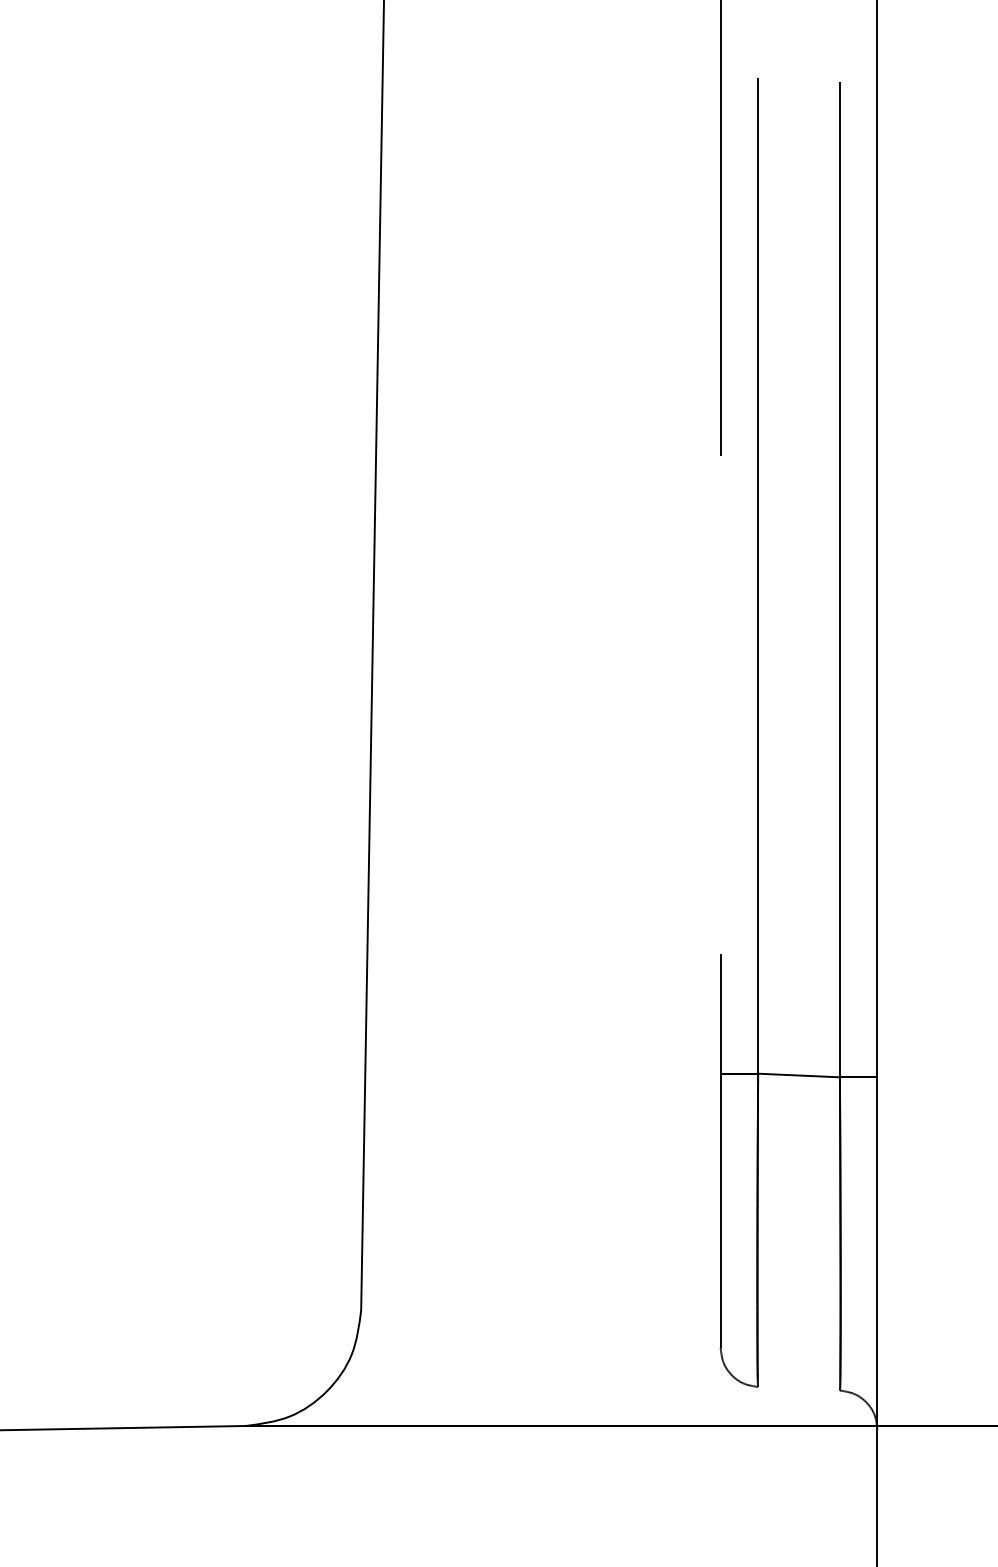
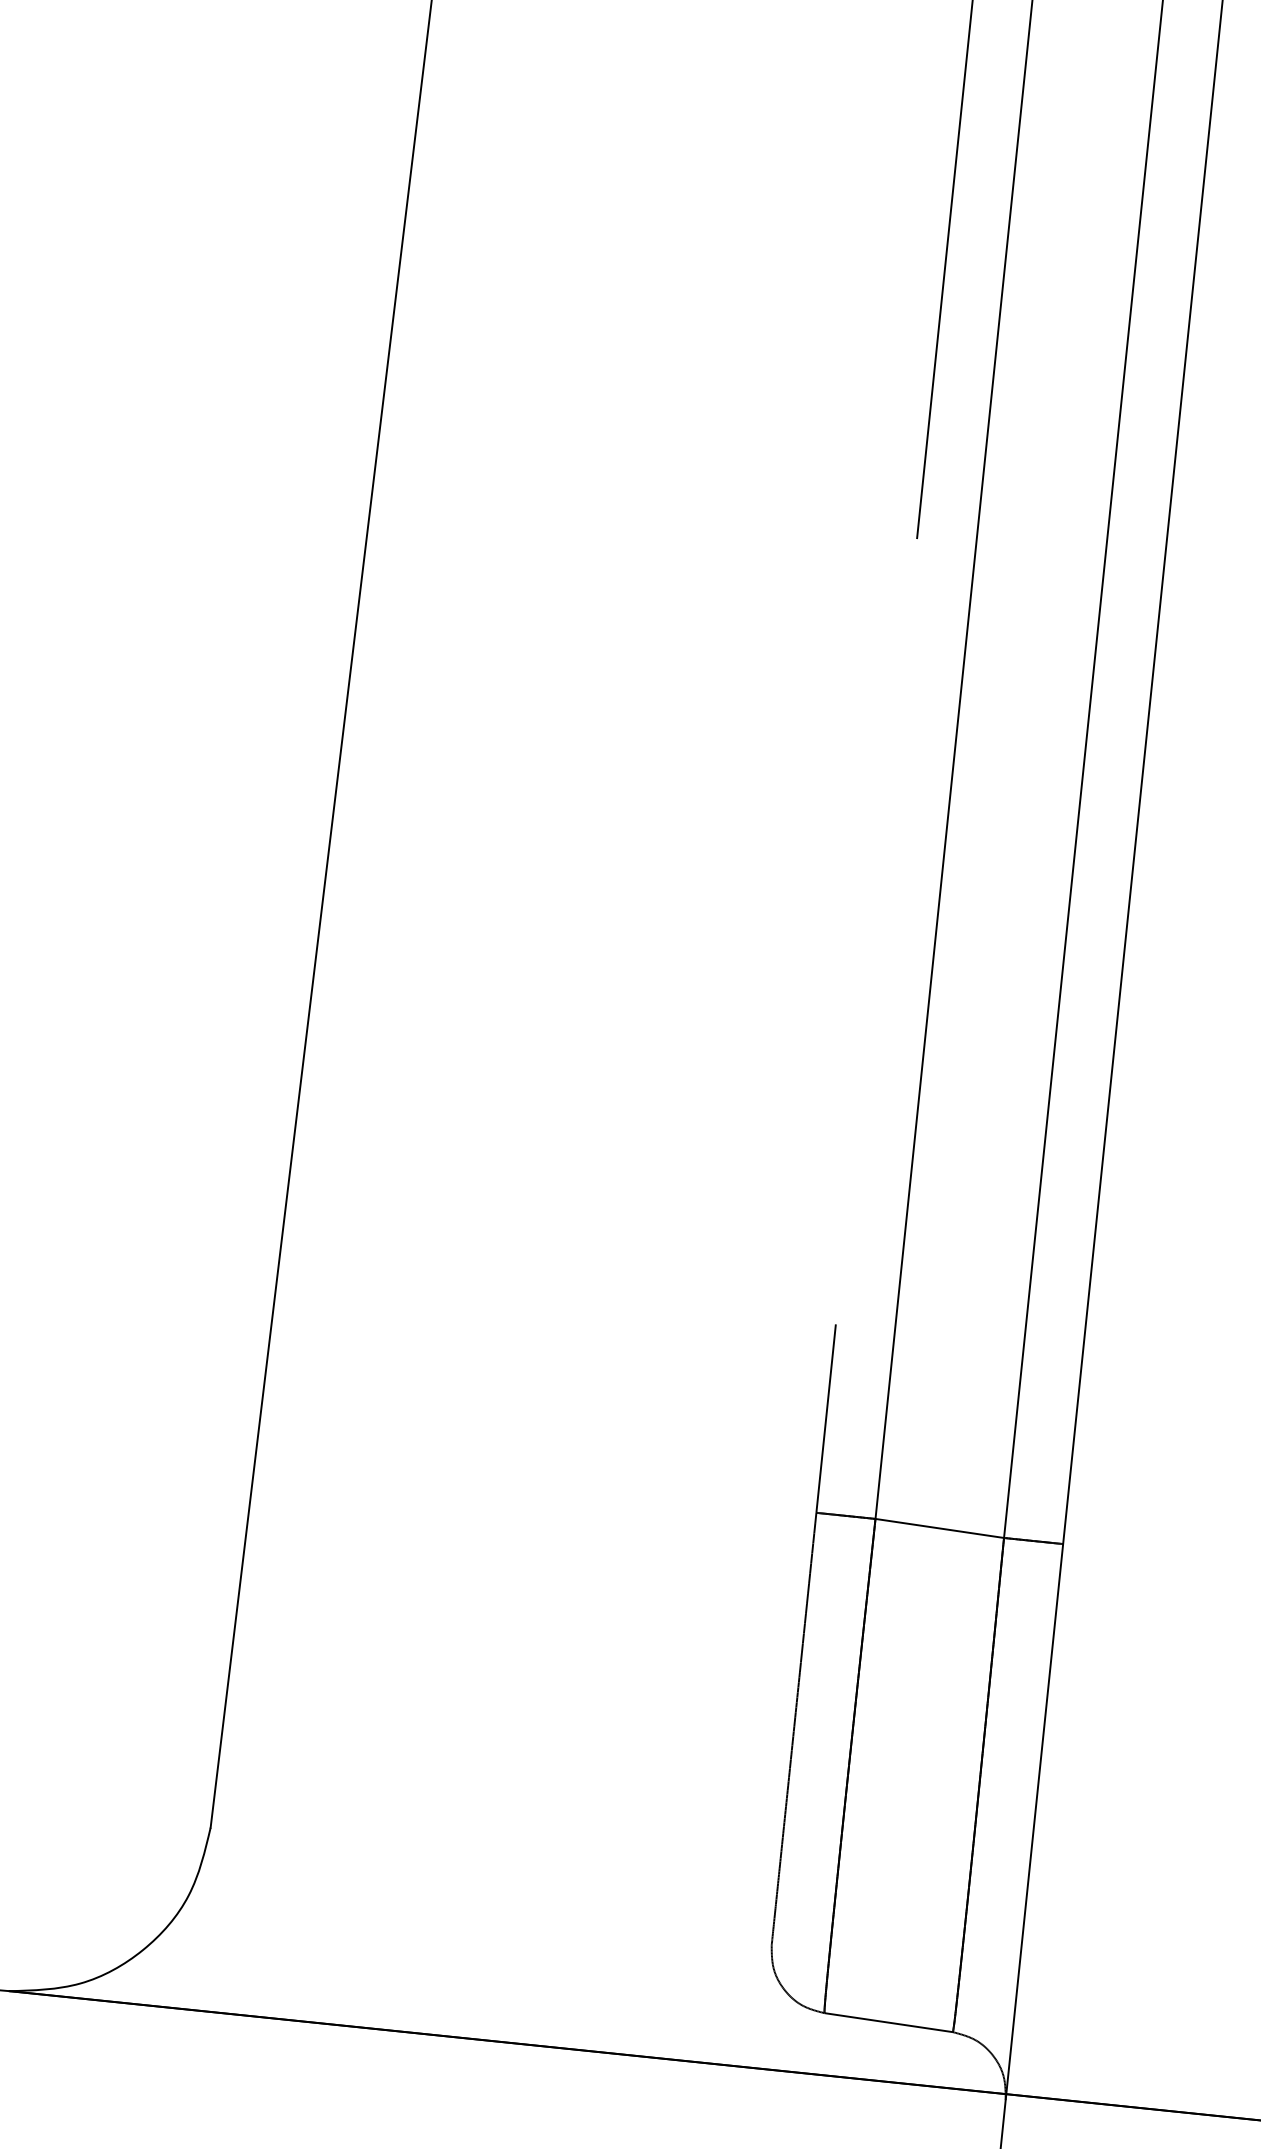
line: (798, 1388) -> (887, 2022), added

